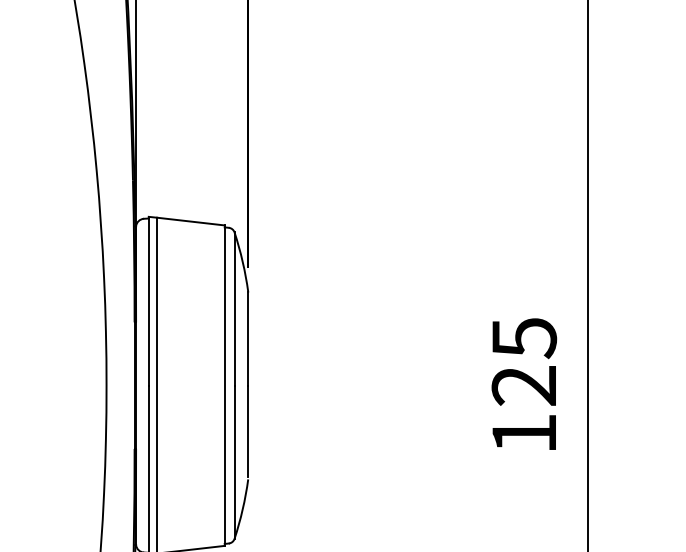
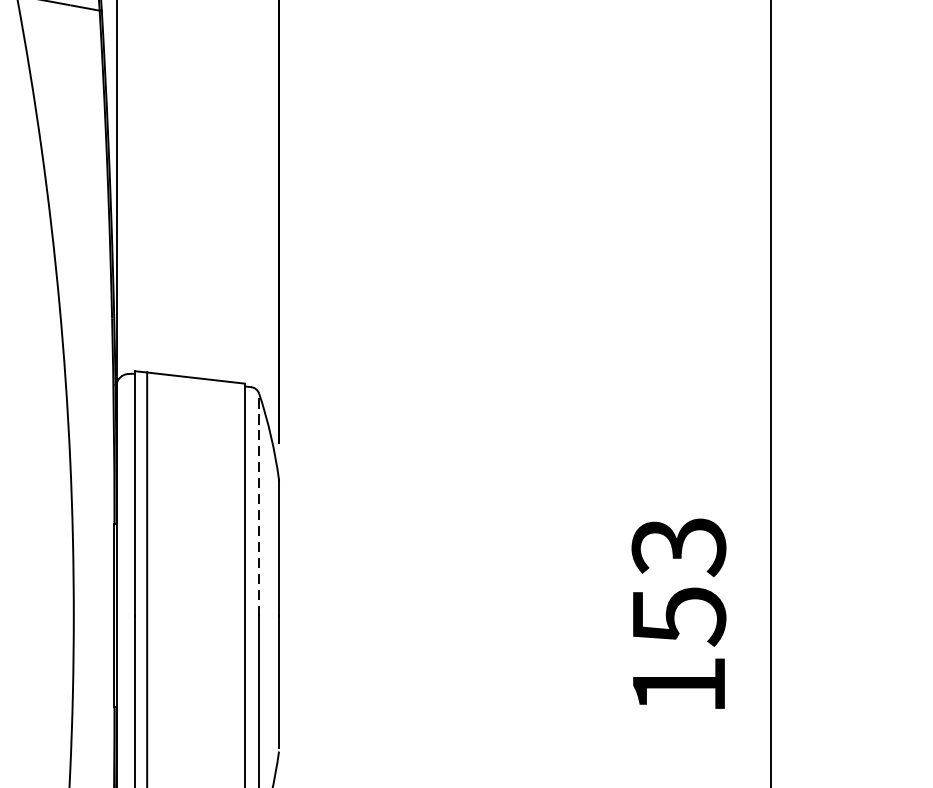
line: (234, 309) -> (259, 505), solid -> dashed
text: (524, 362) -> (679, 582), 125 -> 153

